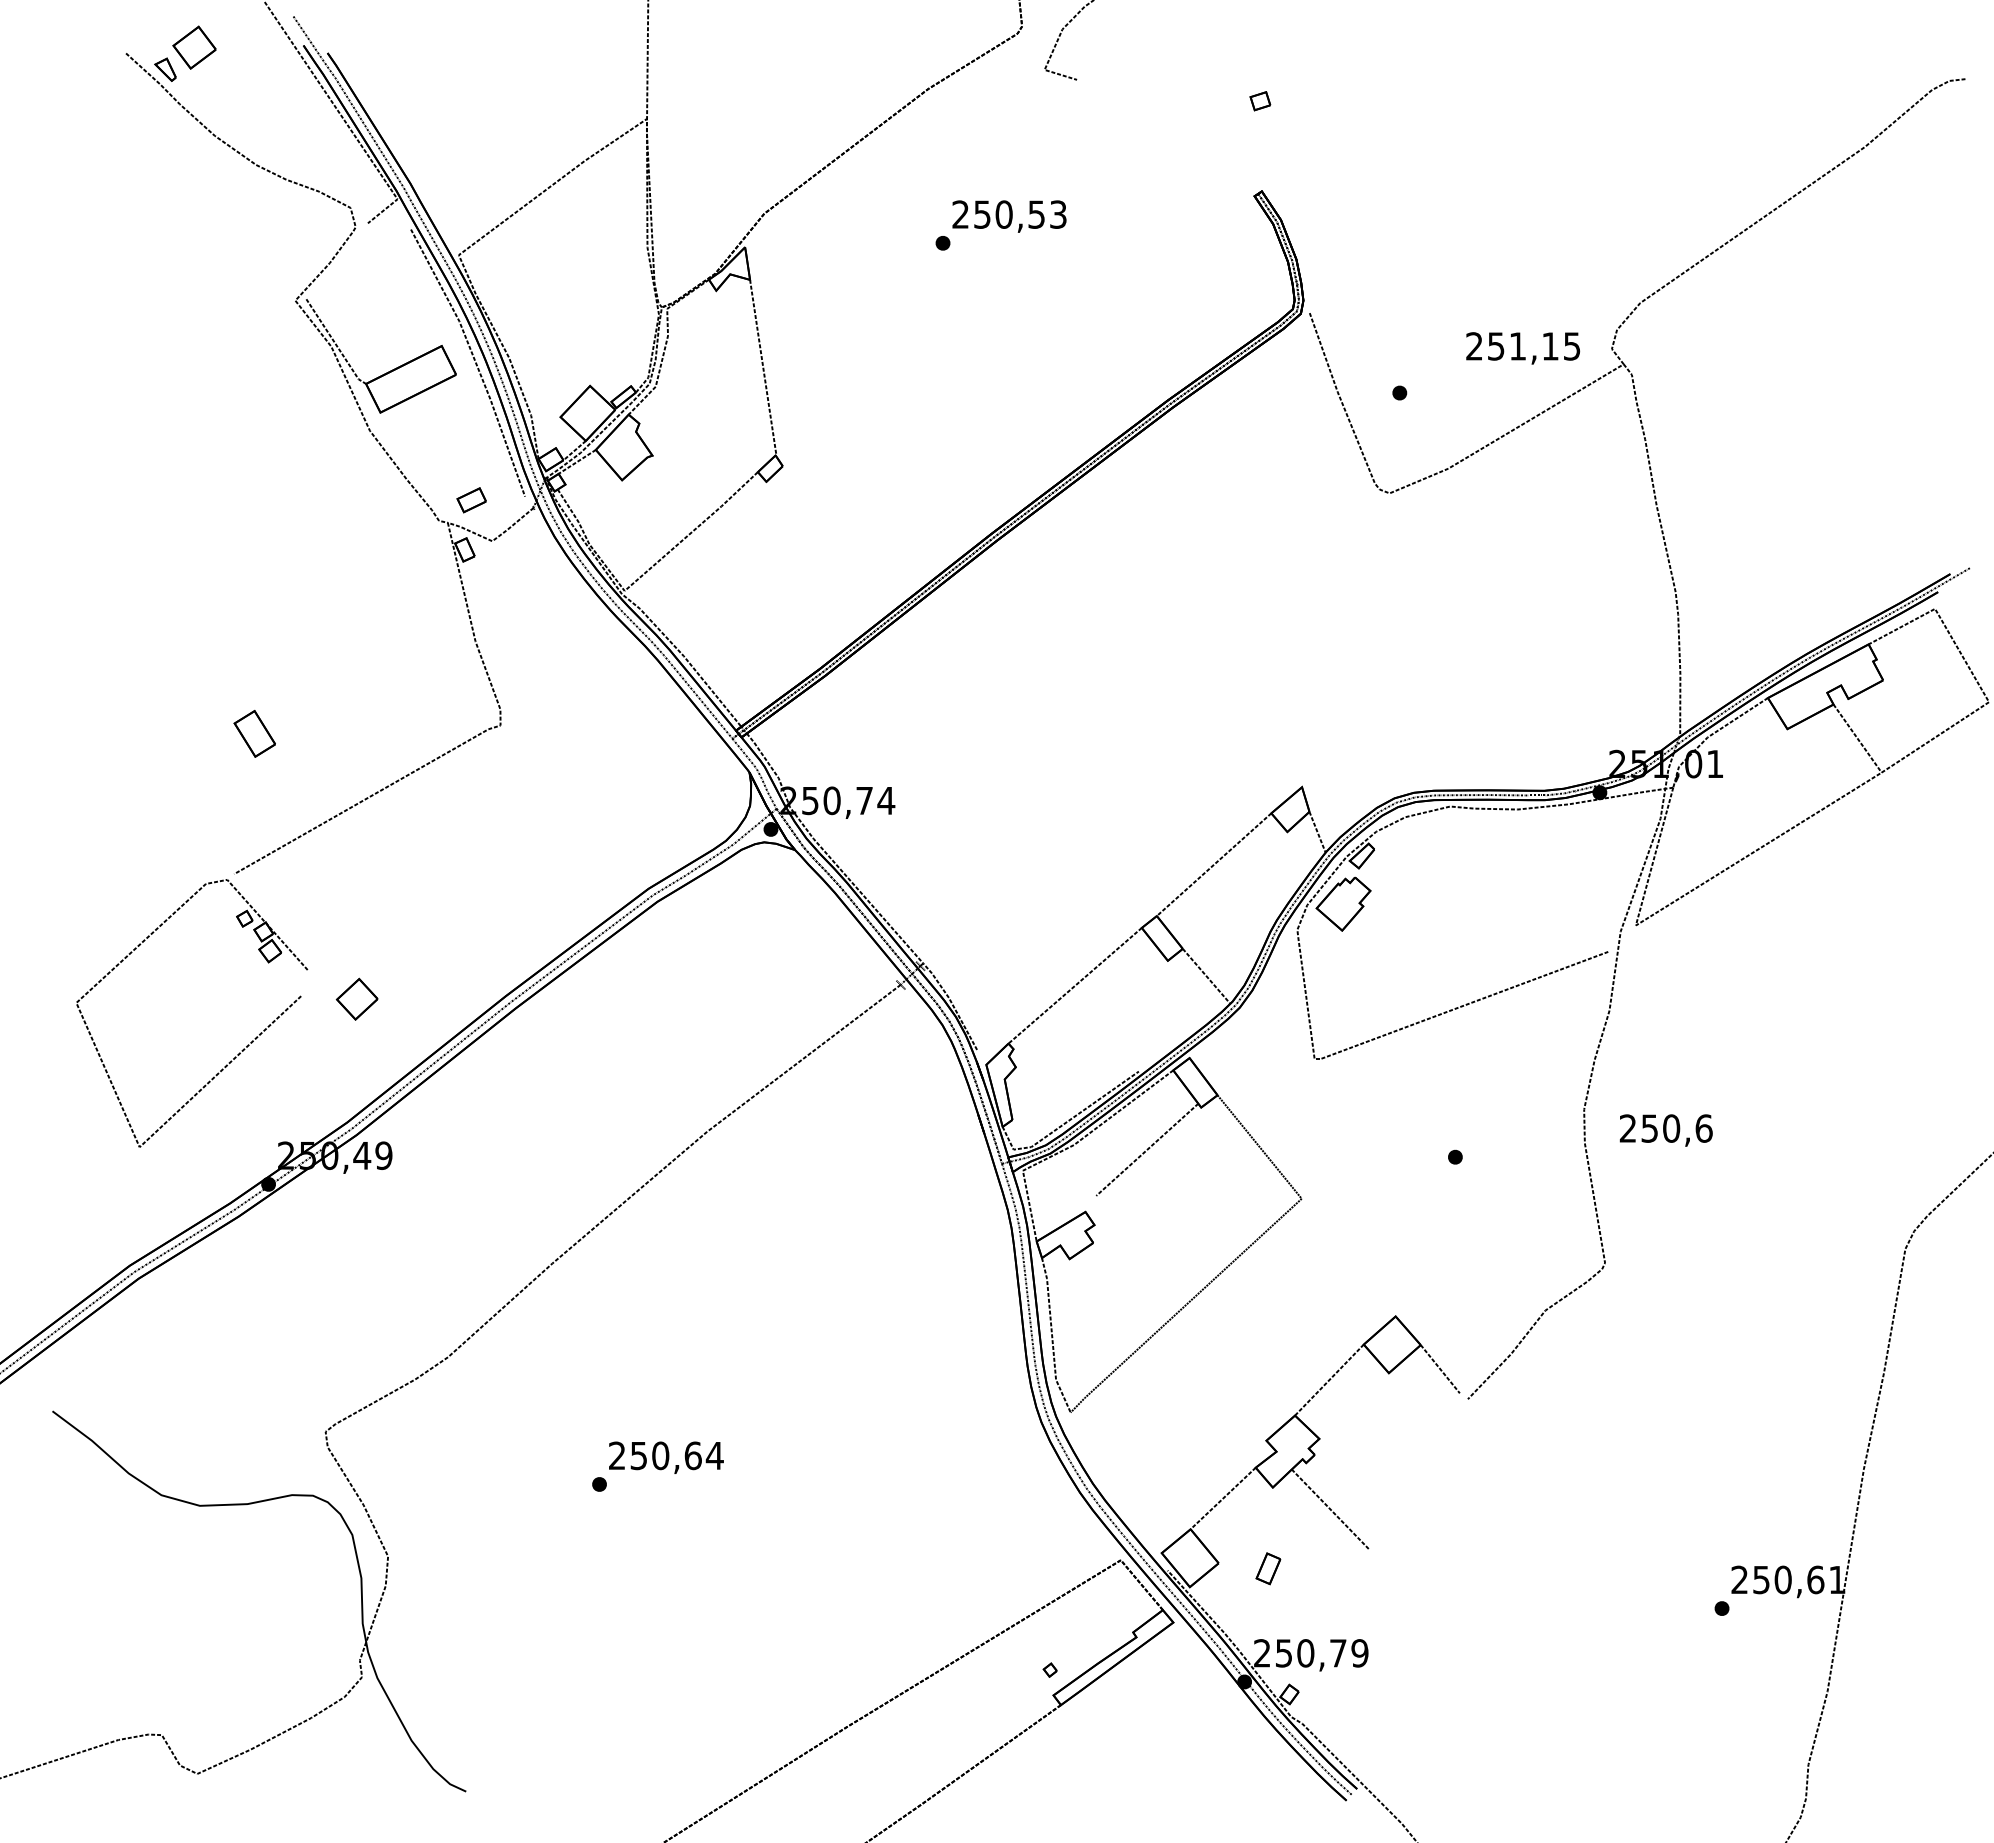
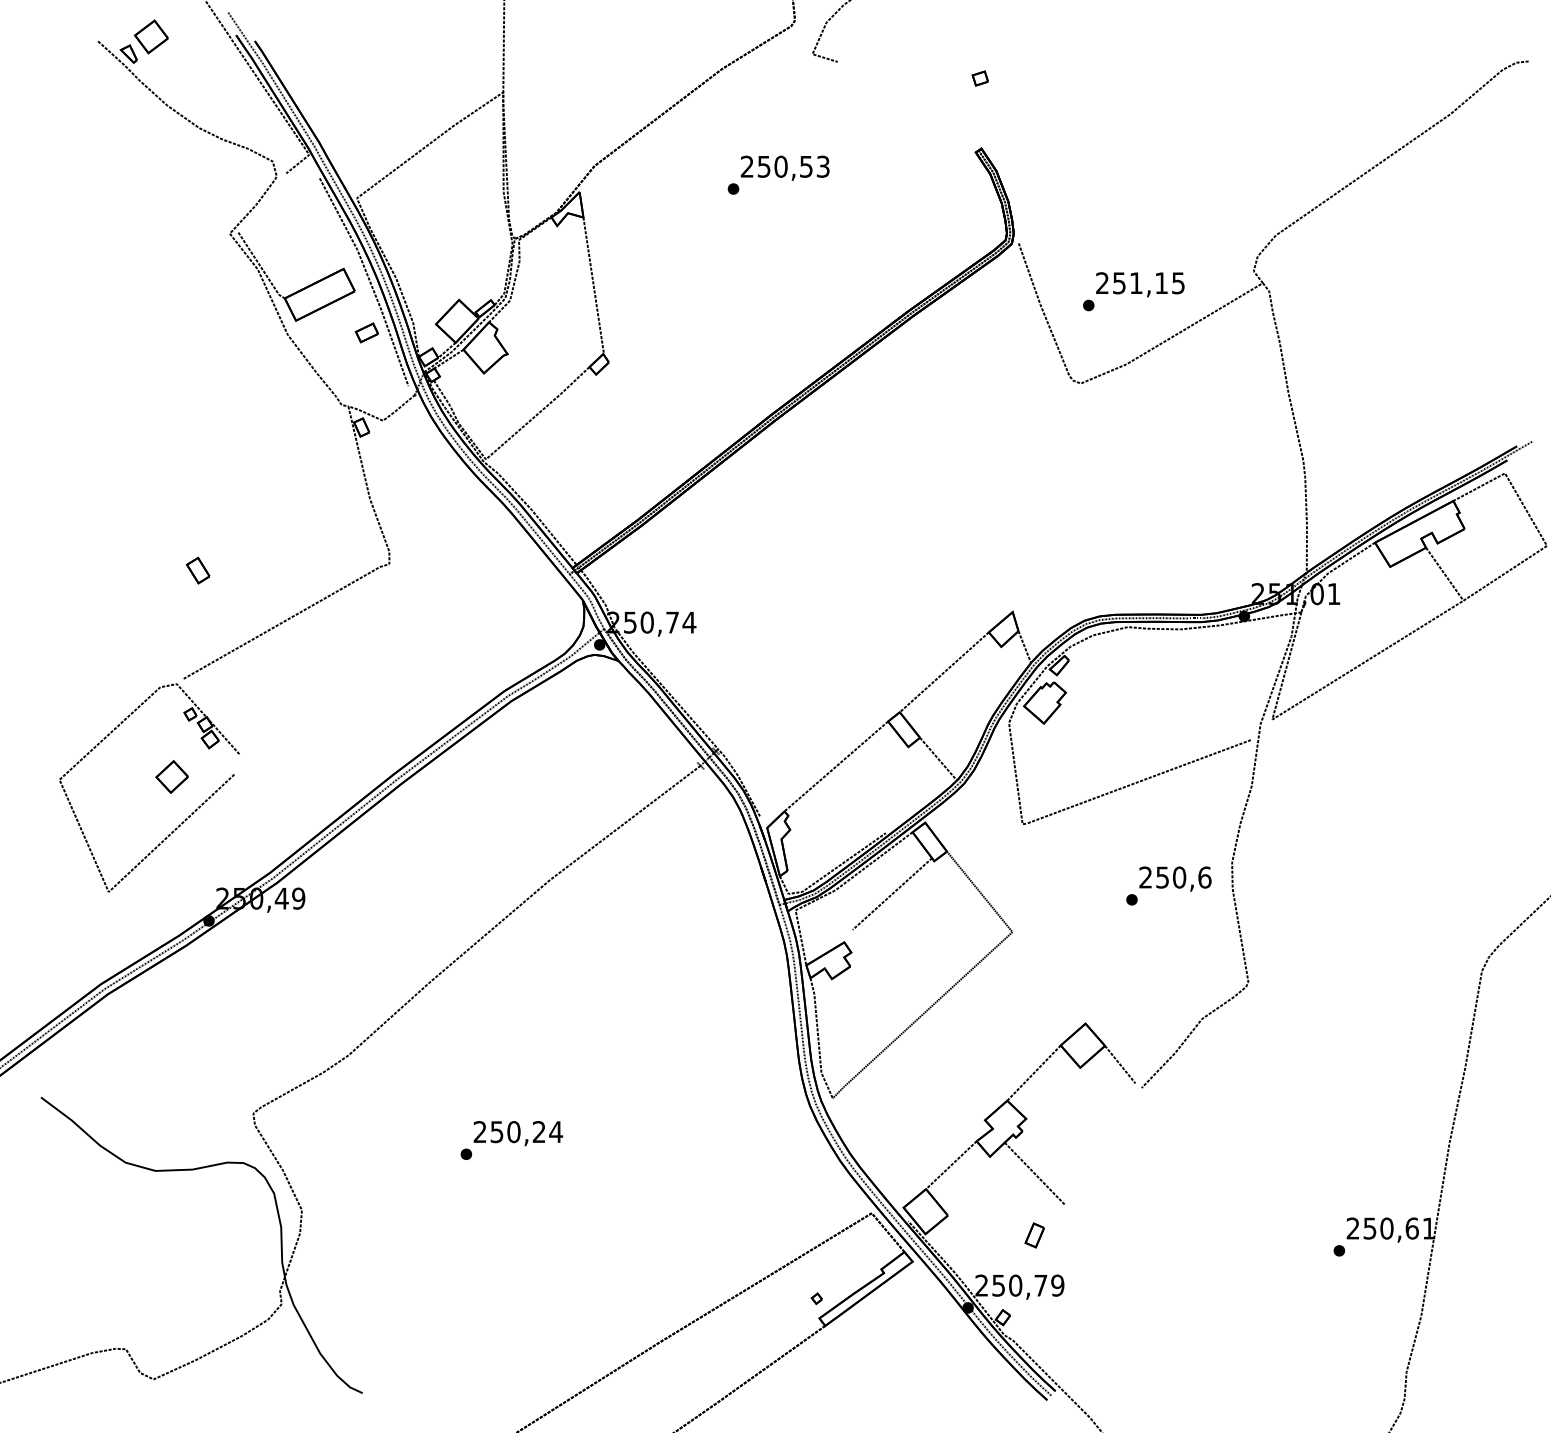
text: (1523, 348) -> (1140, 284), moved
part: (471, 500) -> (366, 333), moved
part: (254, 733) -> (198, 570), size x0.71
part: (356, 998) -> (171, 776), moved
text: (1665, 1130) -> (1174, 879), moved
text: (692, 1455) -> (538, 1131), 250,64 -> 250,24
part: (1268, 1568) -> (1034, 1235), moved

